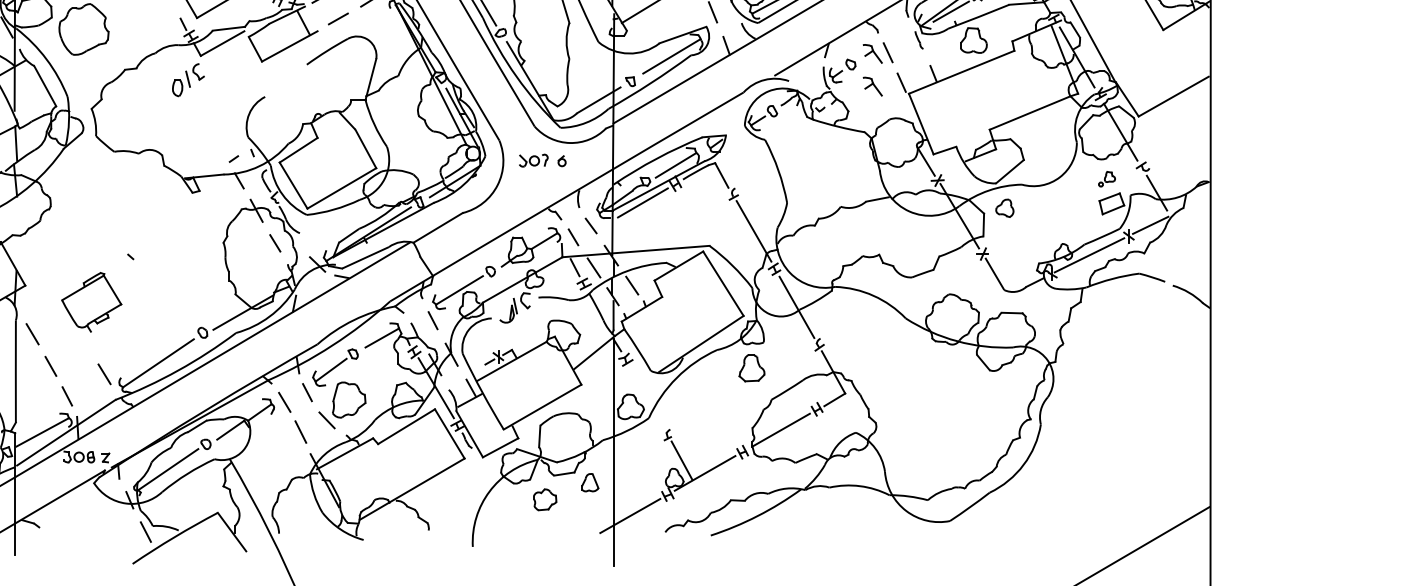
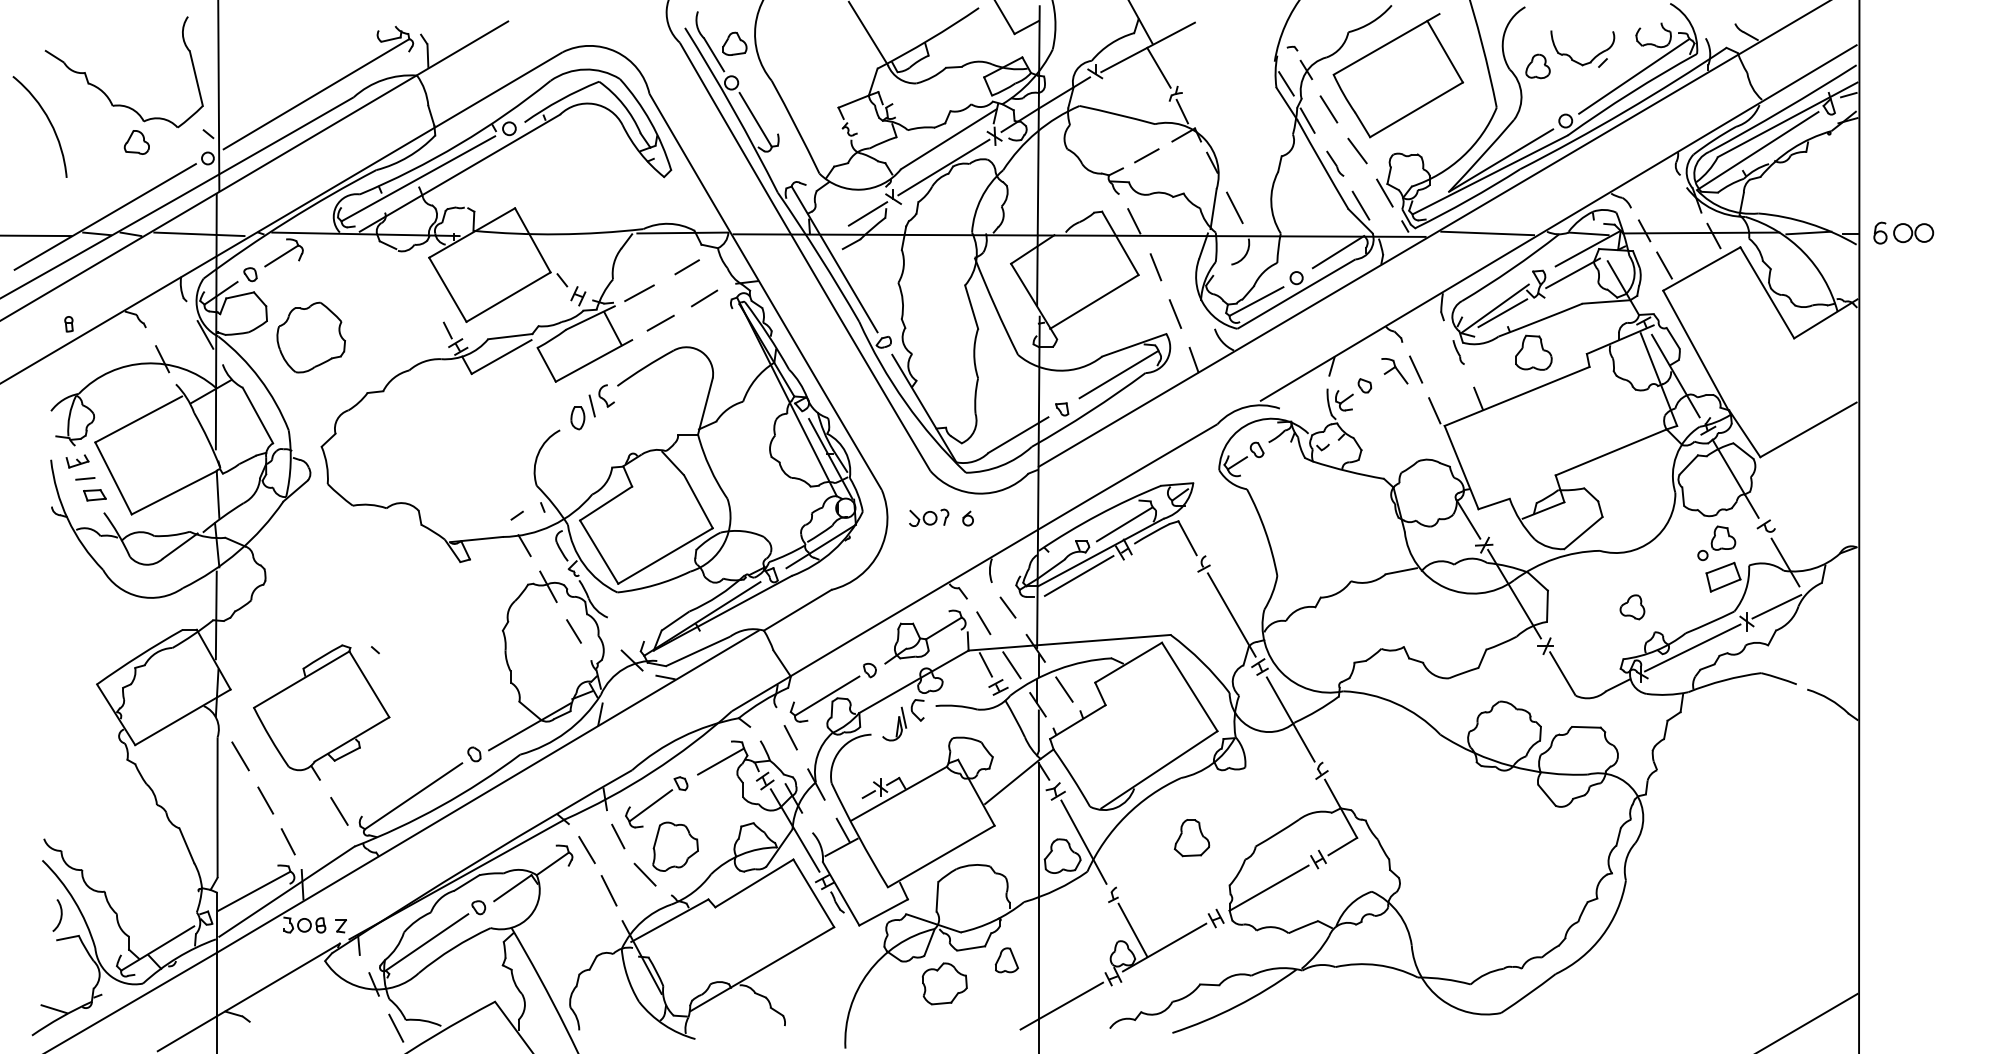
part: (188, 80) -> (592, 407), moved
part: (872, 86) -> (1394, 416), removed
part: (1106, 179) -> (1716, 543), size x1.67
part: (1004, 208) -> (1632, 607), moved
line: (14, 231) -> (215, 615), added
part: (91, 302) -> (321, 712), size x1.67
part: (751, 368) -> (1191, 838), moved
line: (646, 396) -> (1083, 841), added
part: (544, 499) -> (944, 983), size x1.43

